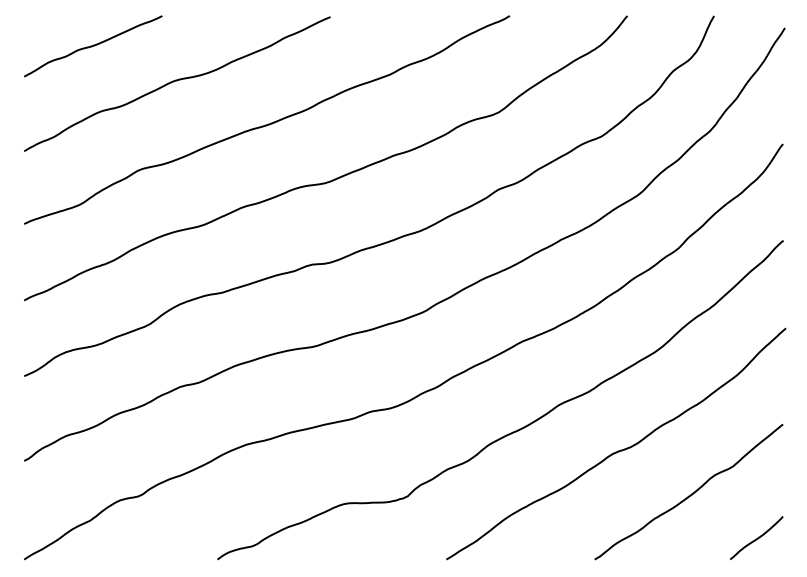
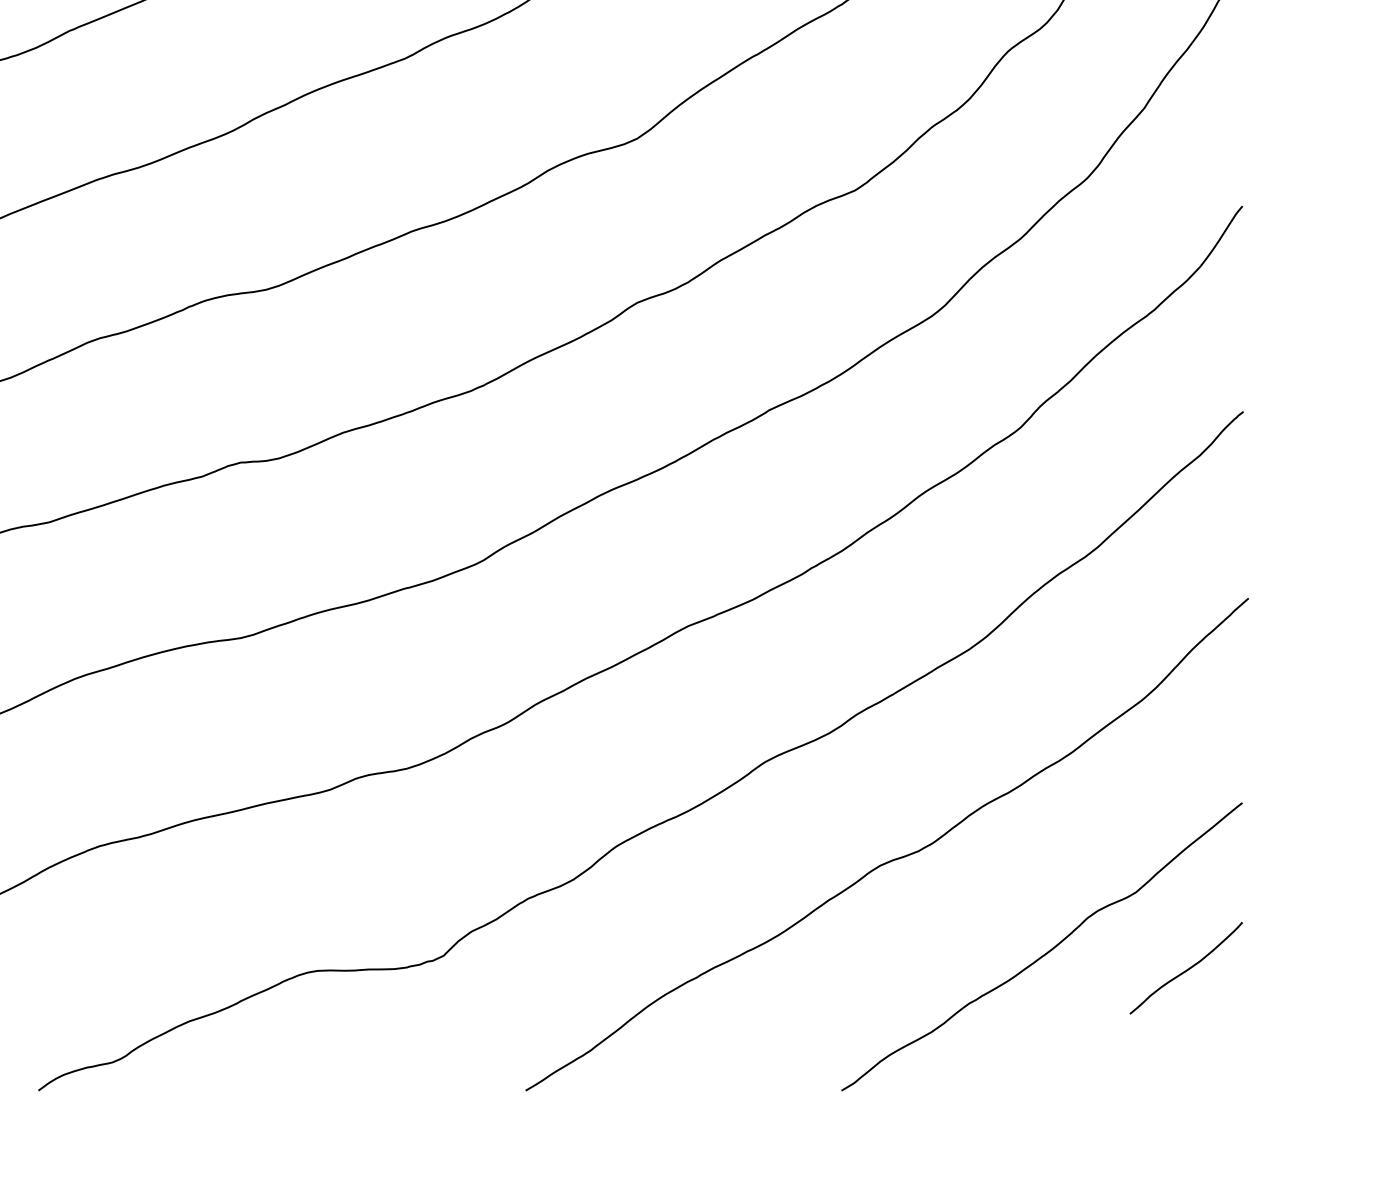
curve: (757, 537) -> (1188, 967), moved

